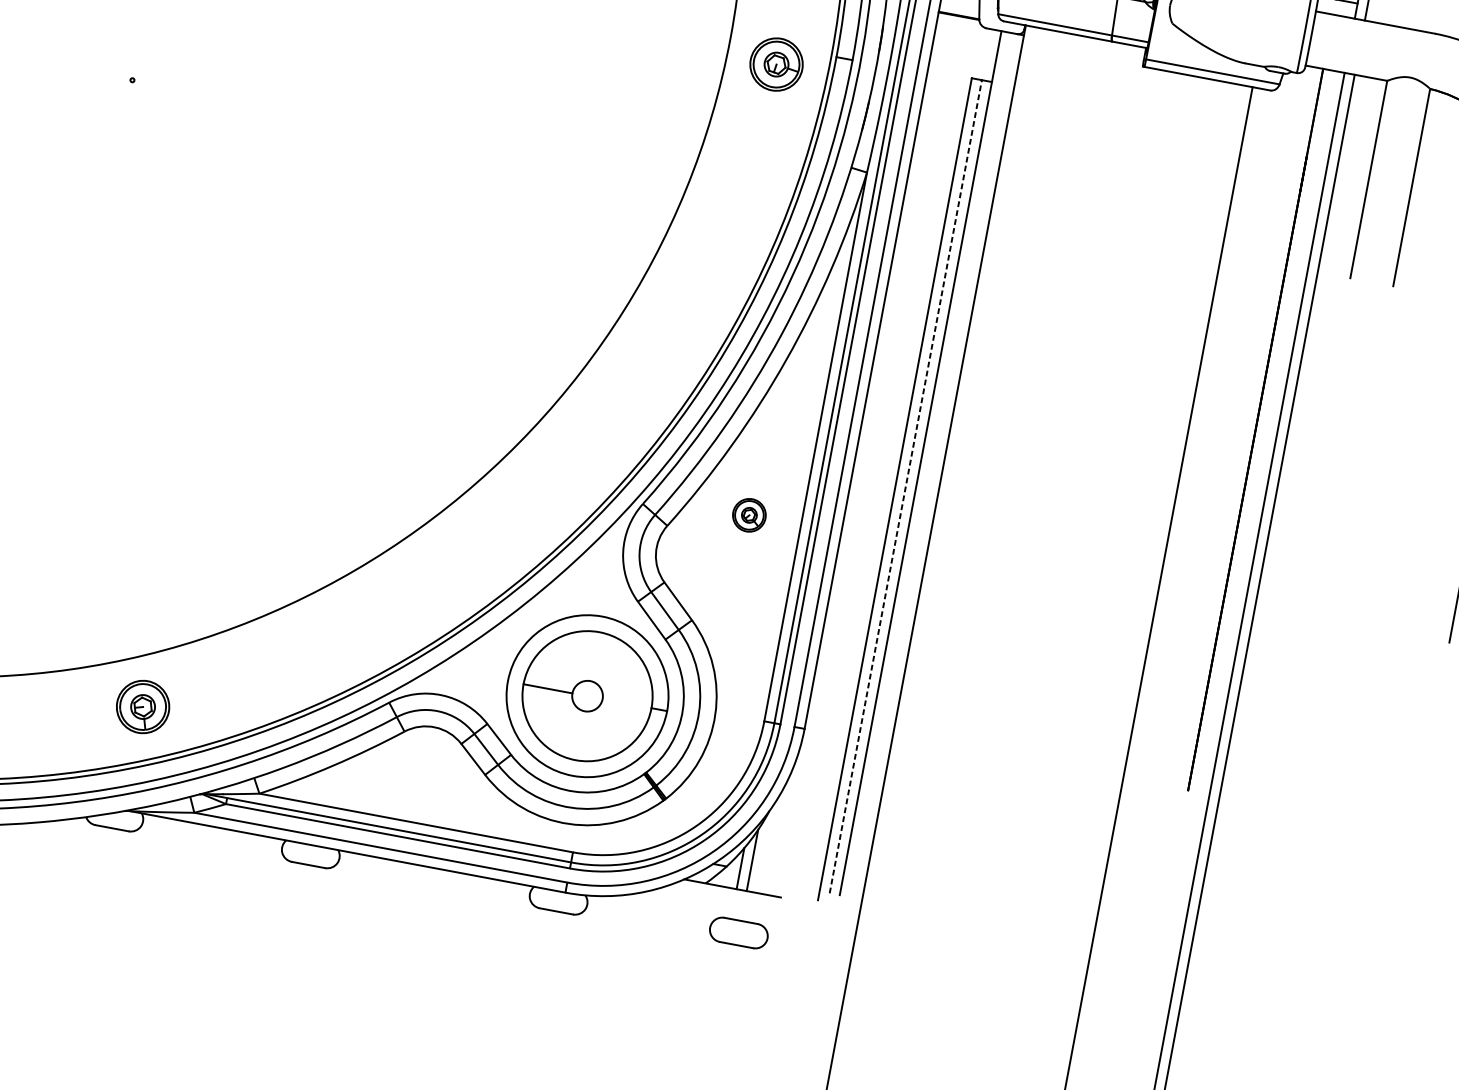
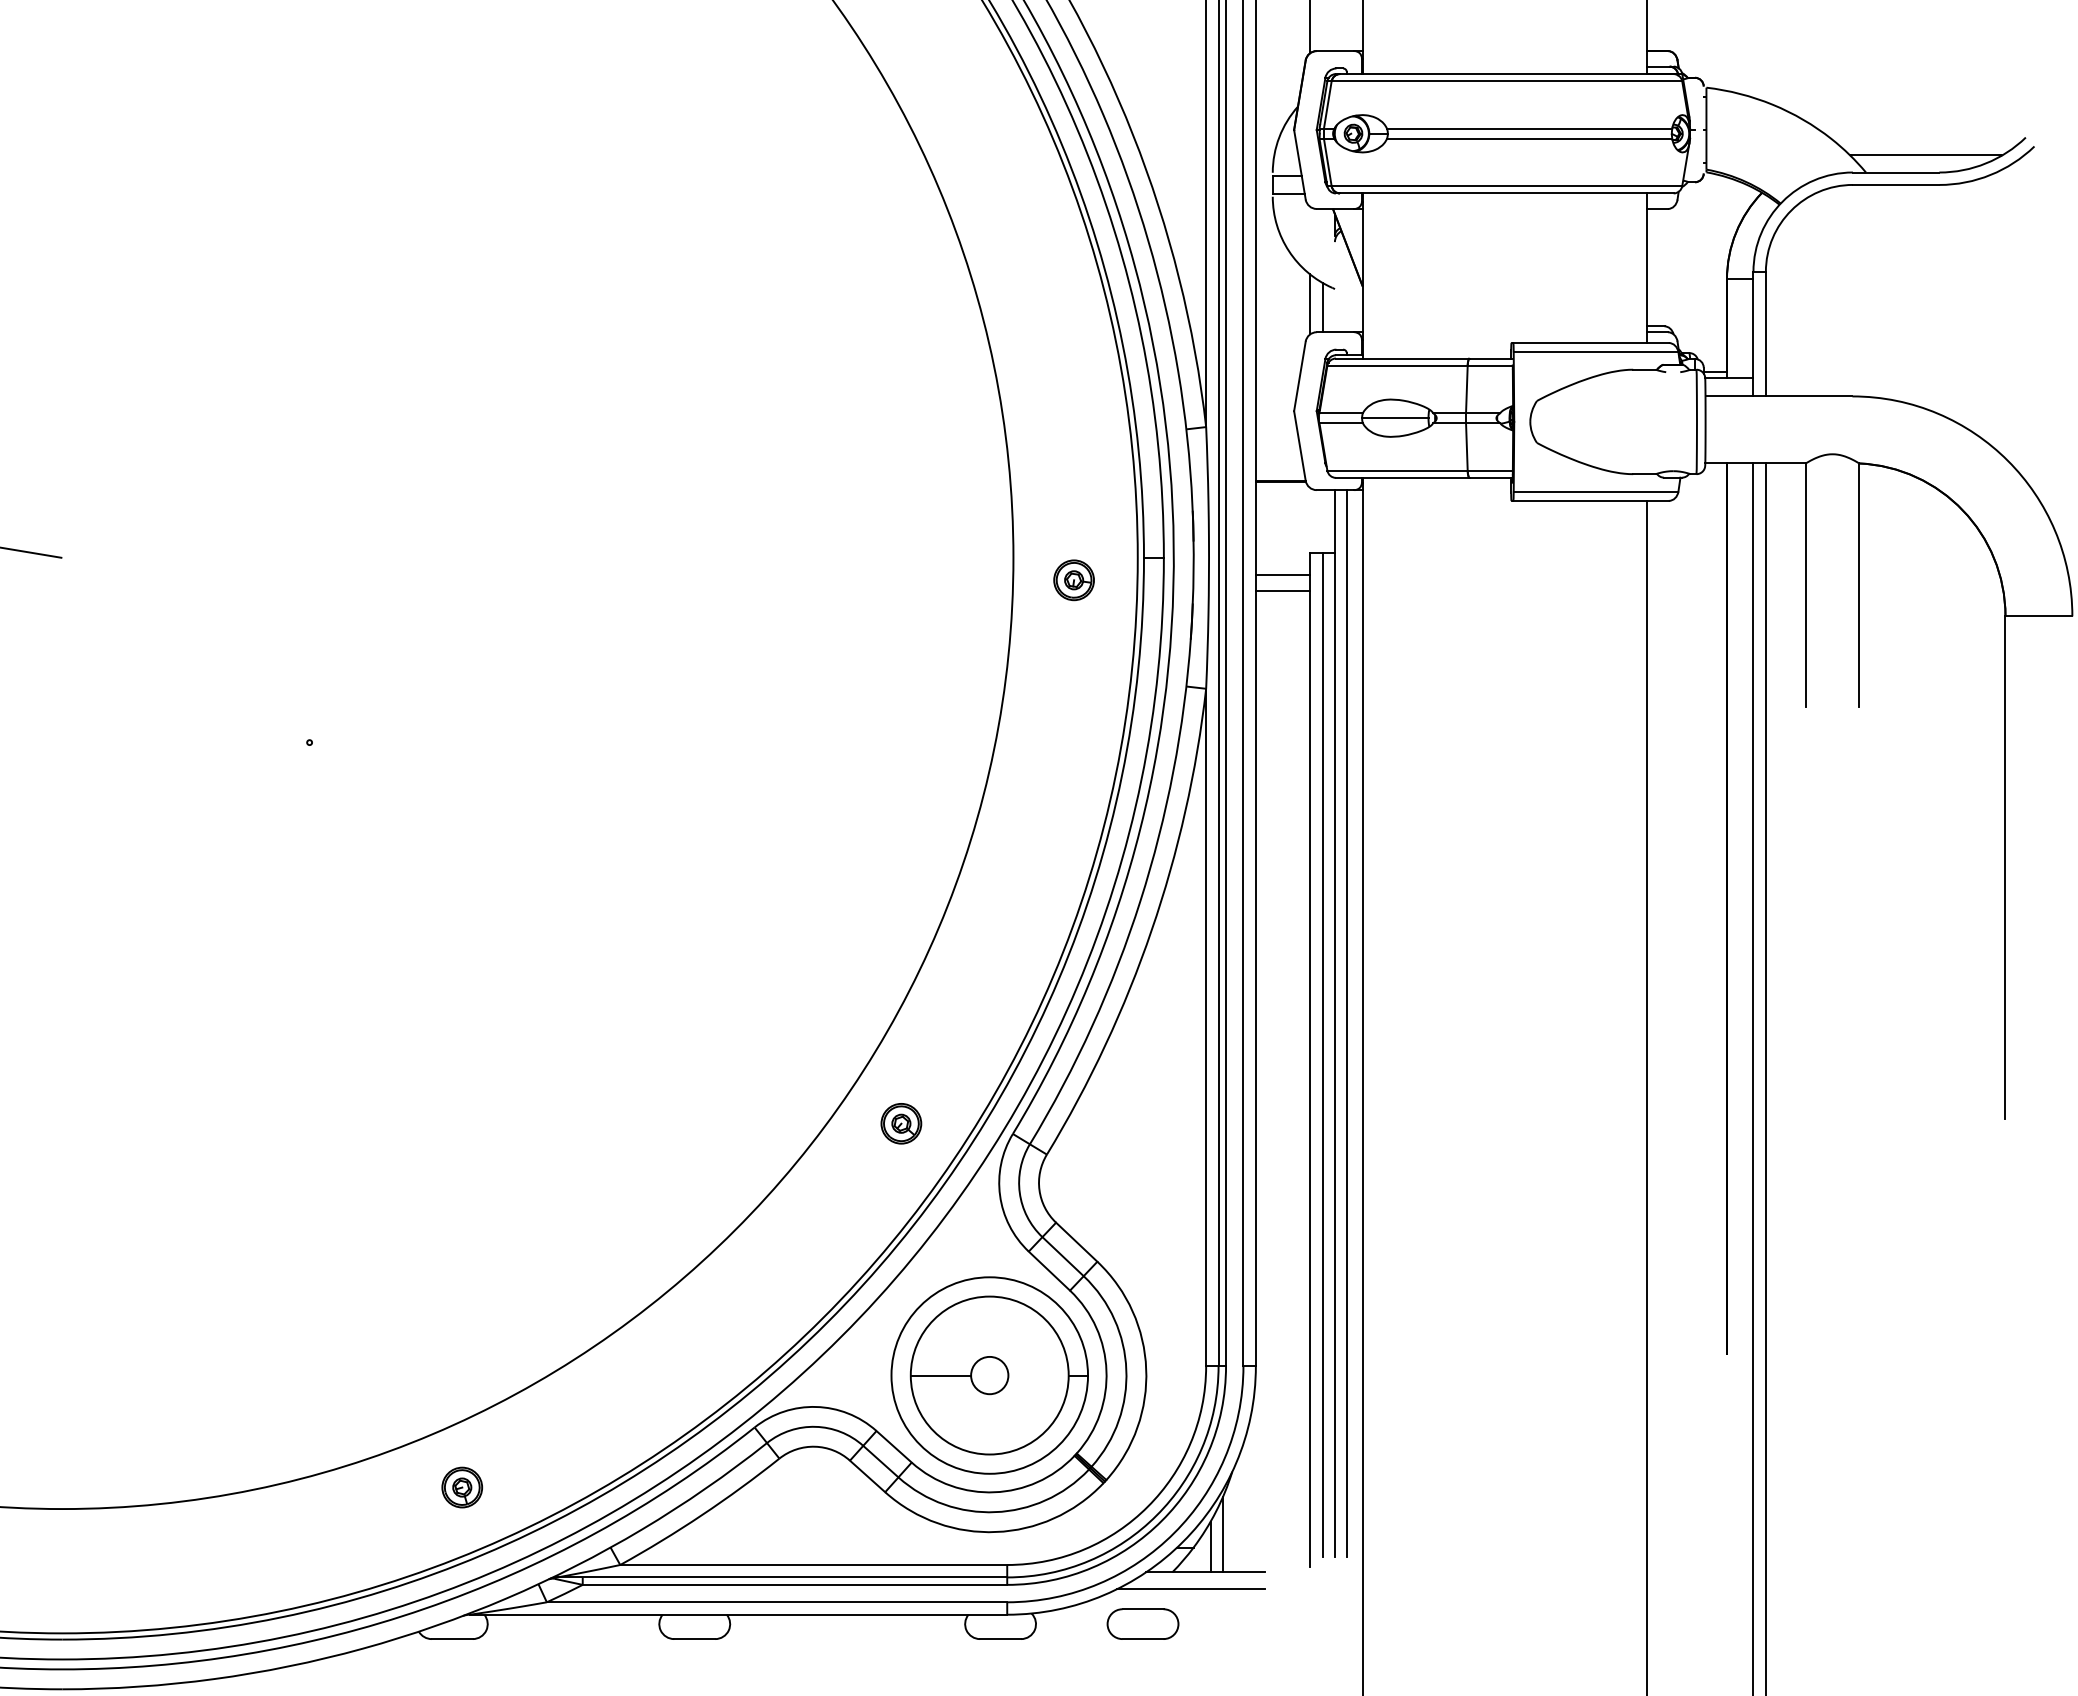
part: (775, 64) -> (1073, 580), size x0.62
line: (946, 92) -> (1282, 575), added
line: (943, 105) -> (1282, 591), added
line: (930, 465) -> (1347, 1023), added
line: (905, 486) -> (1322, 1054), dashed -> solid
part: (749, 515) -> (901, 1123), moved
part: (143, 706) -> (462, 1487), size x0.62
line: (718, 900) -> (1191, 1589), added
part: (738, 932) -> (1142, 1623), moved

